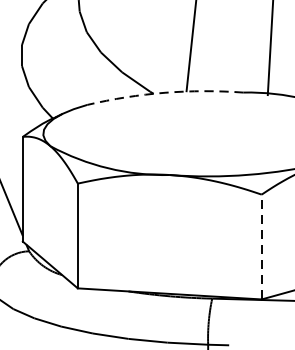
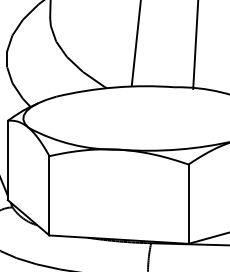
arc: (165, 92) -> (115, 87), dashed -> solid
line: (261, 247) -> (188, 204), dashed -> solid

